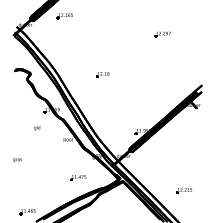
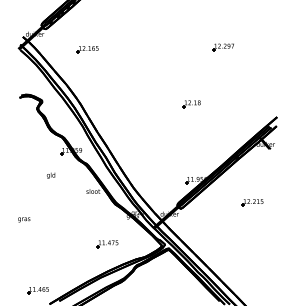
part: (64, 16) -> (87, 50), moved
part: (102, 74) -> (191, 103), moved
part: (184, 190) -> (252, 202), moved

